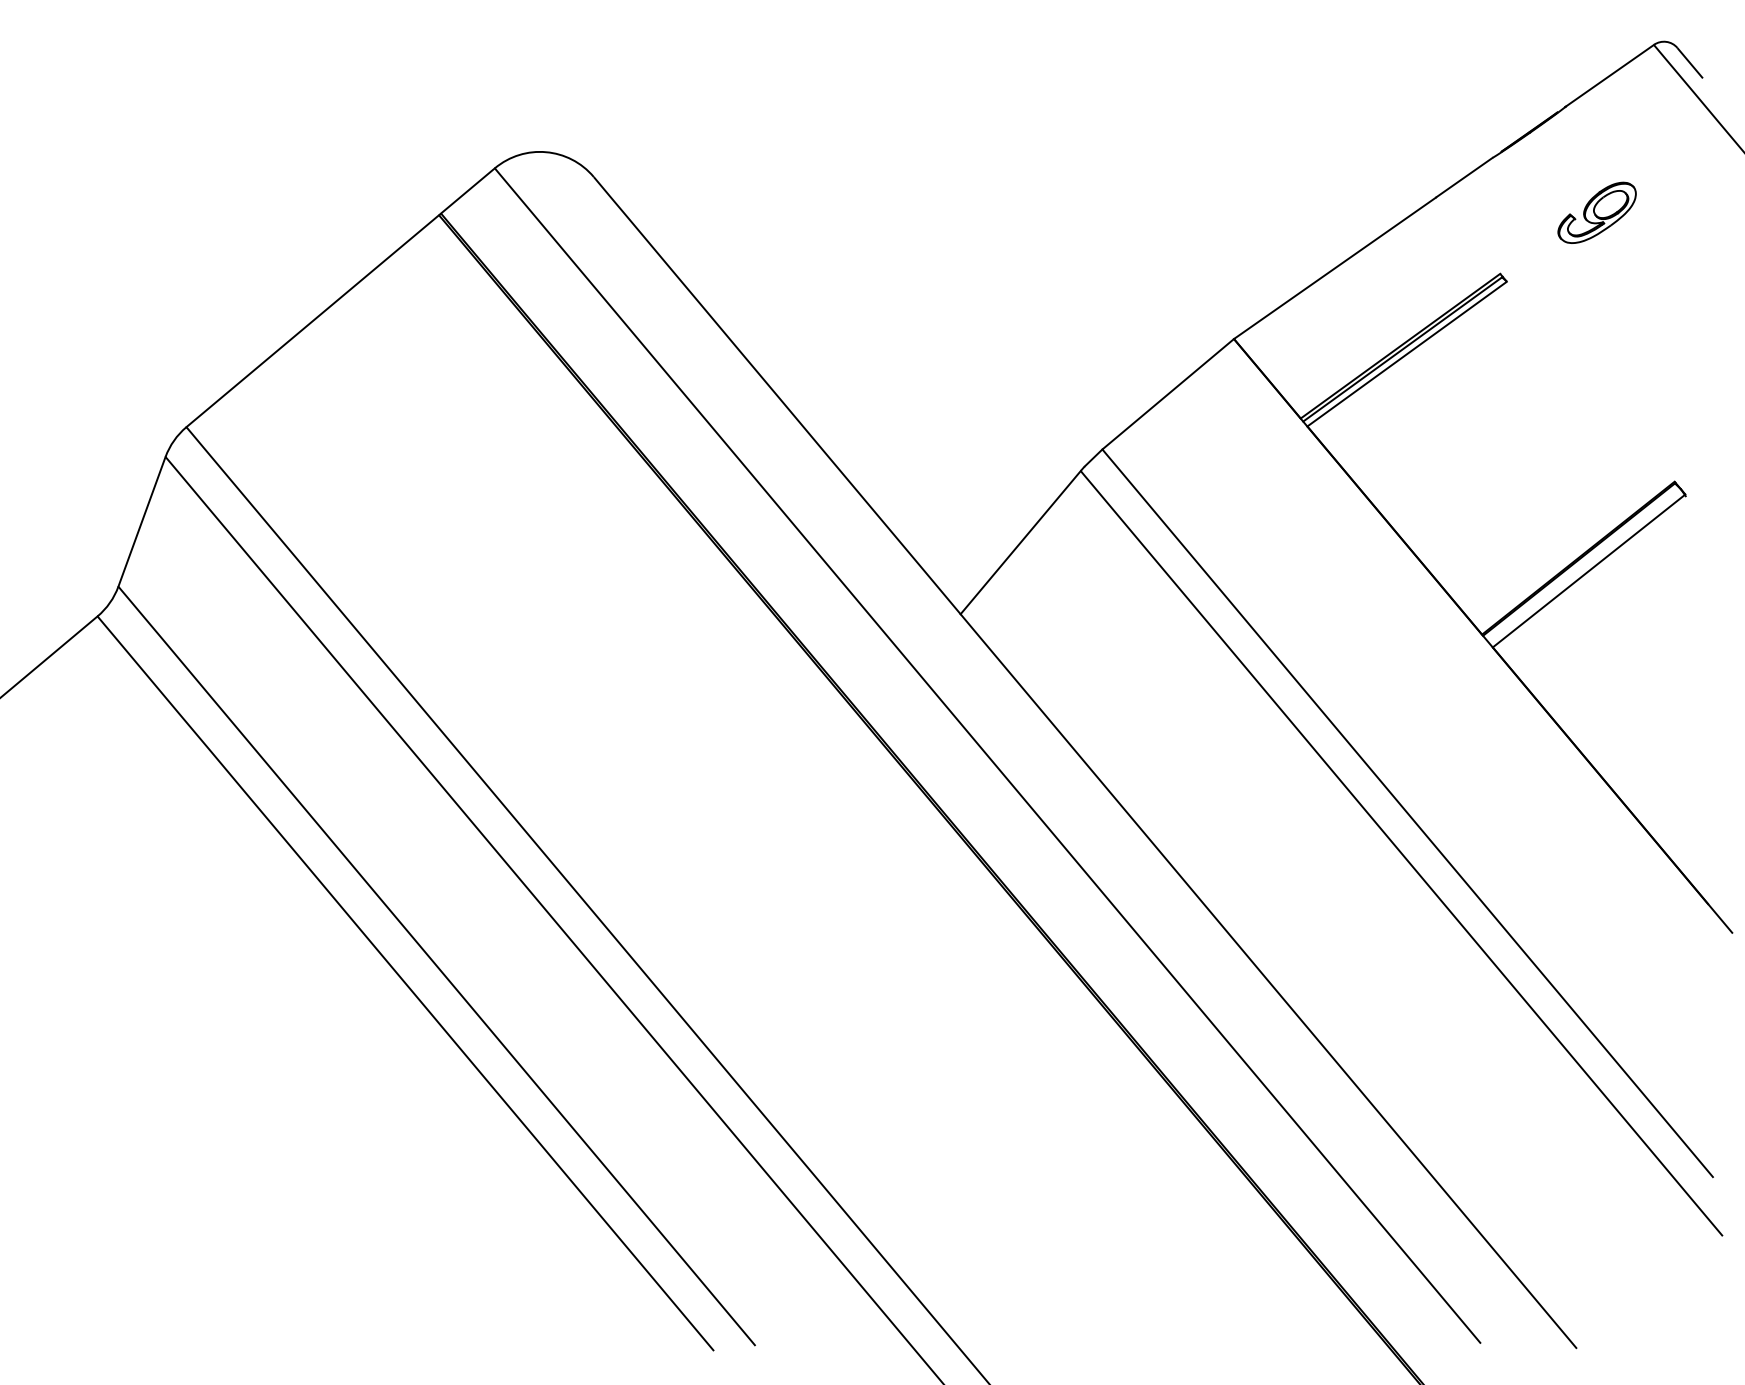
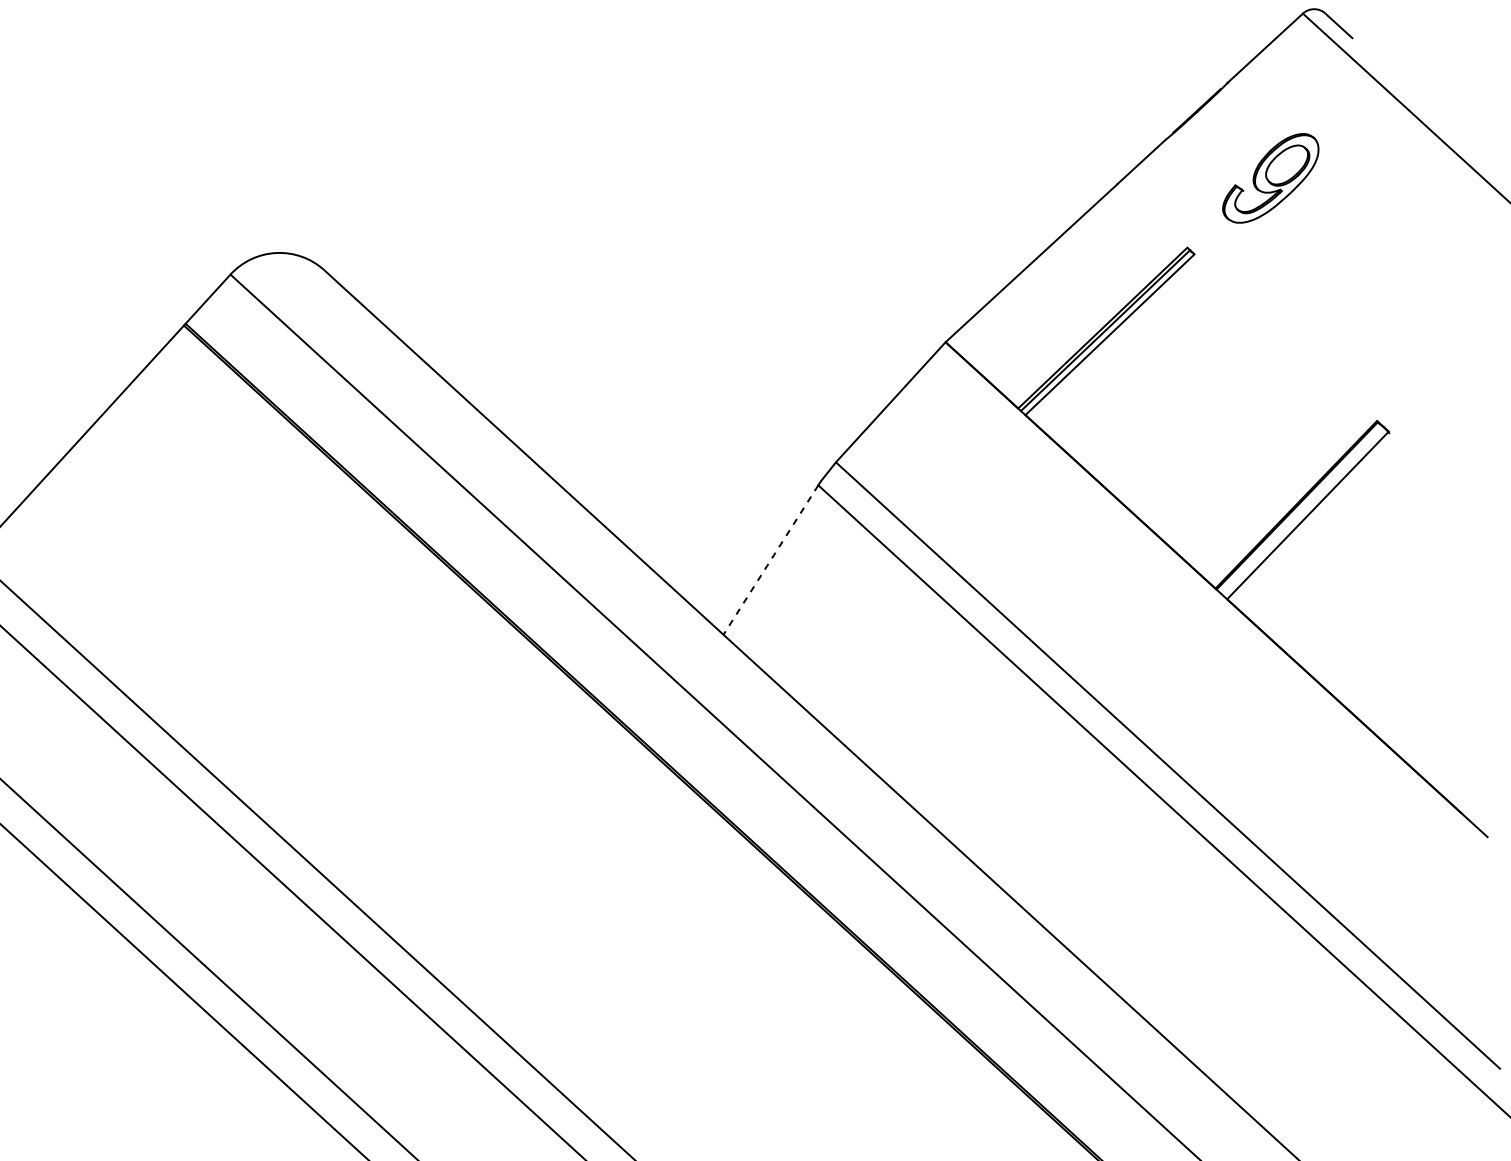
part: (1596, 212) -> (1270, 178), size x1.4
line: (1020, 543) -> (770, 560), solid -> dashed

